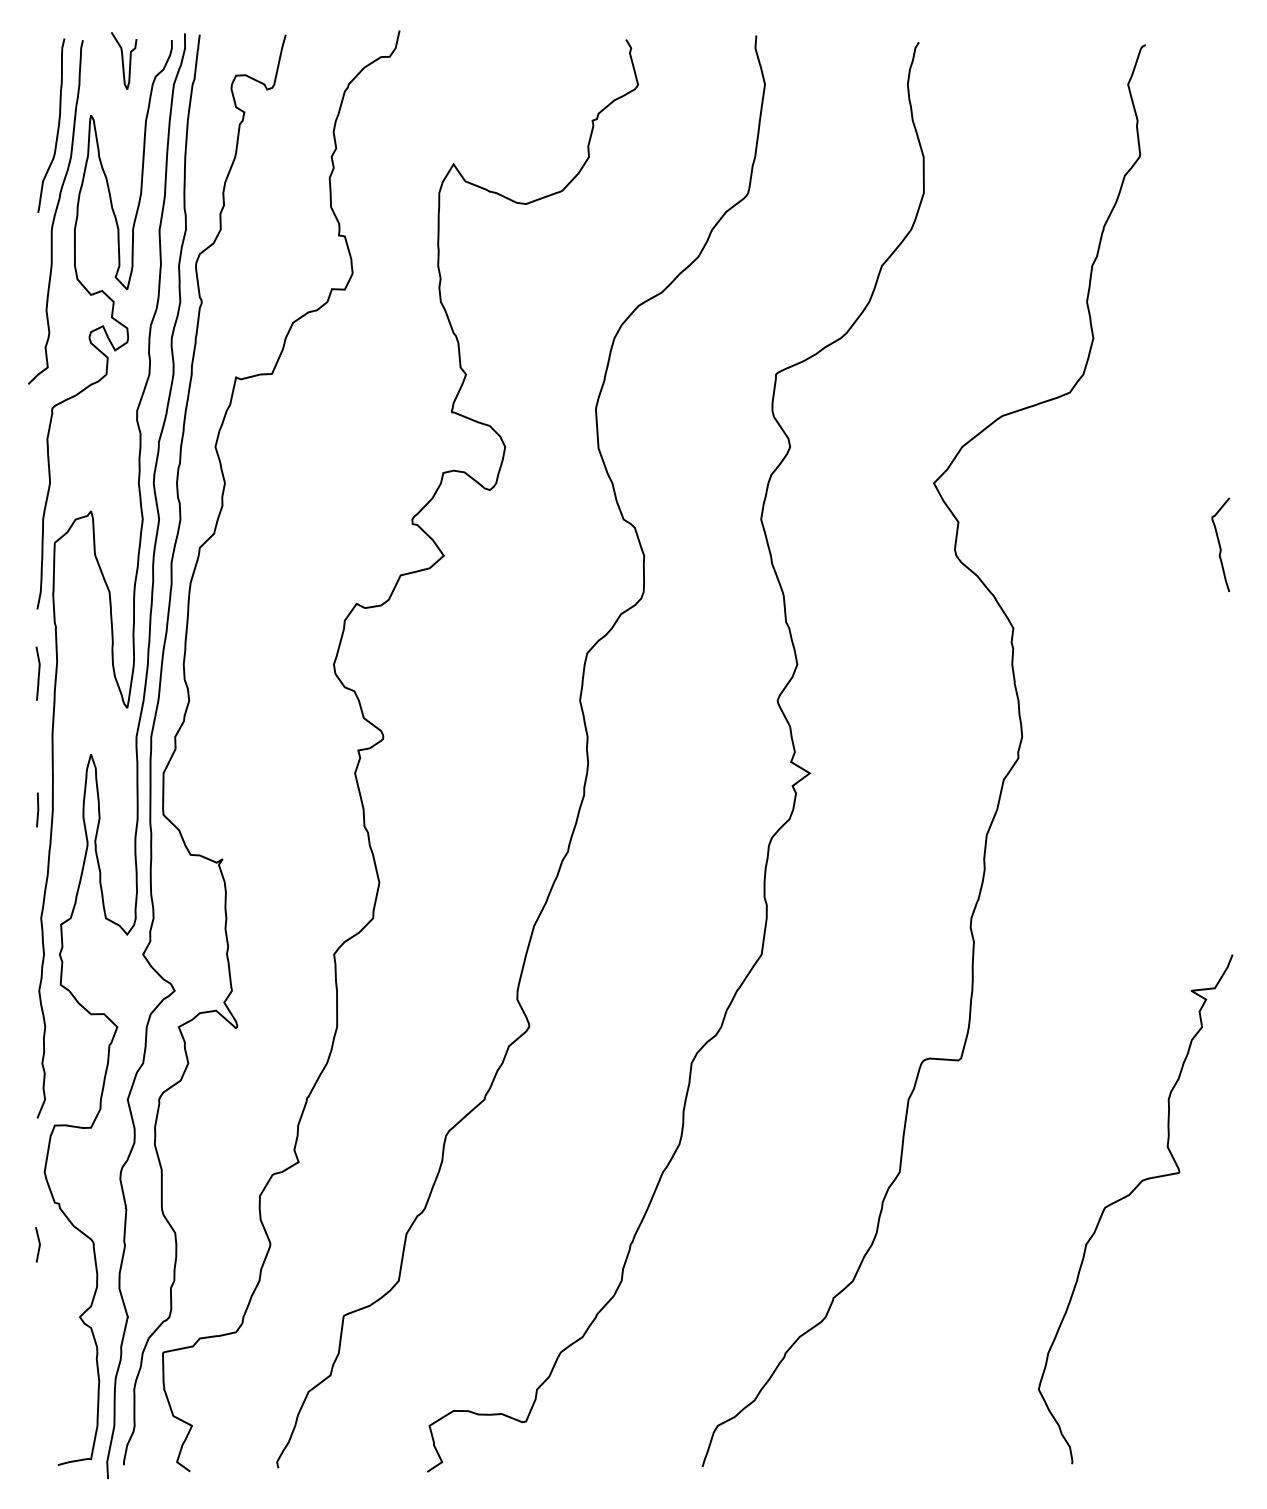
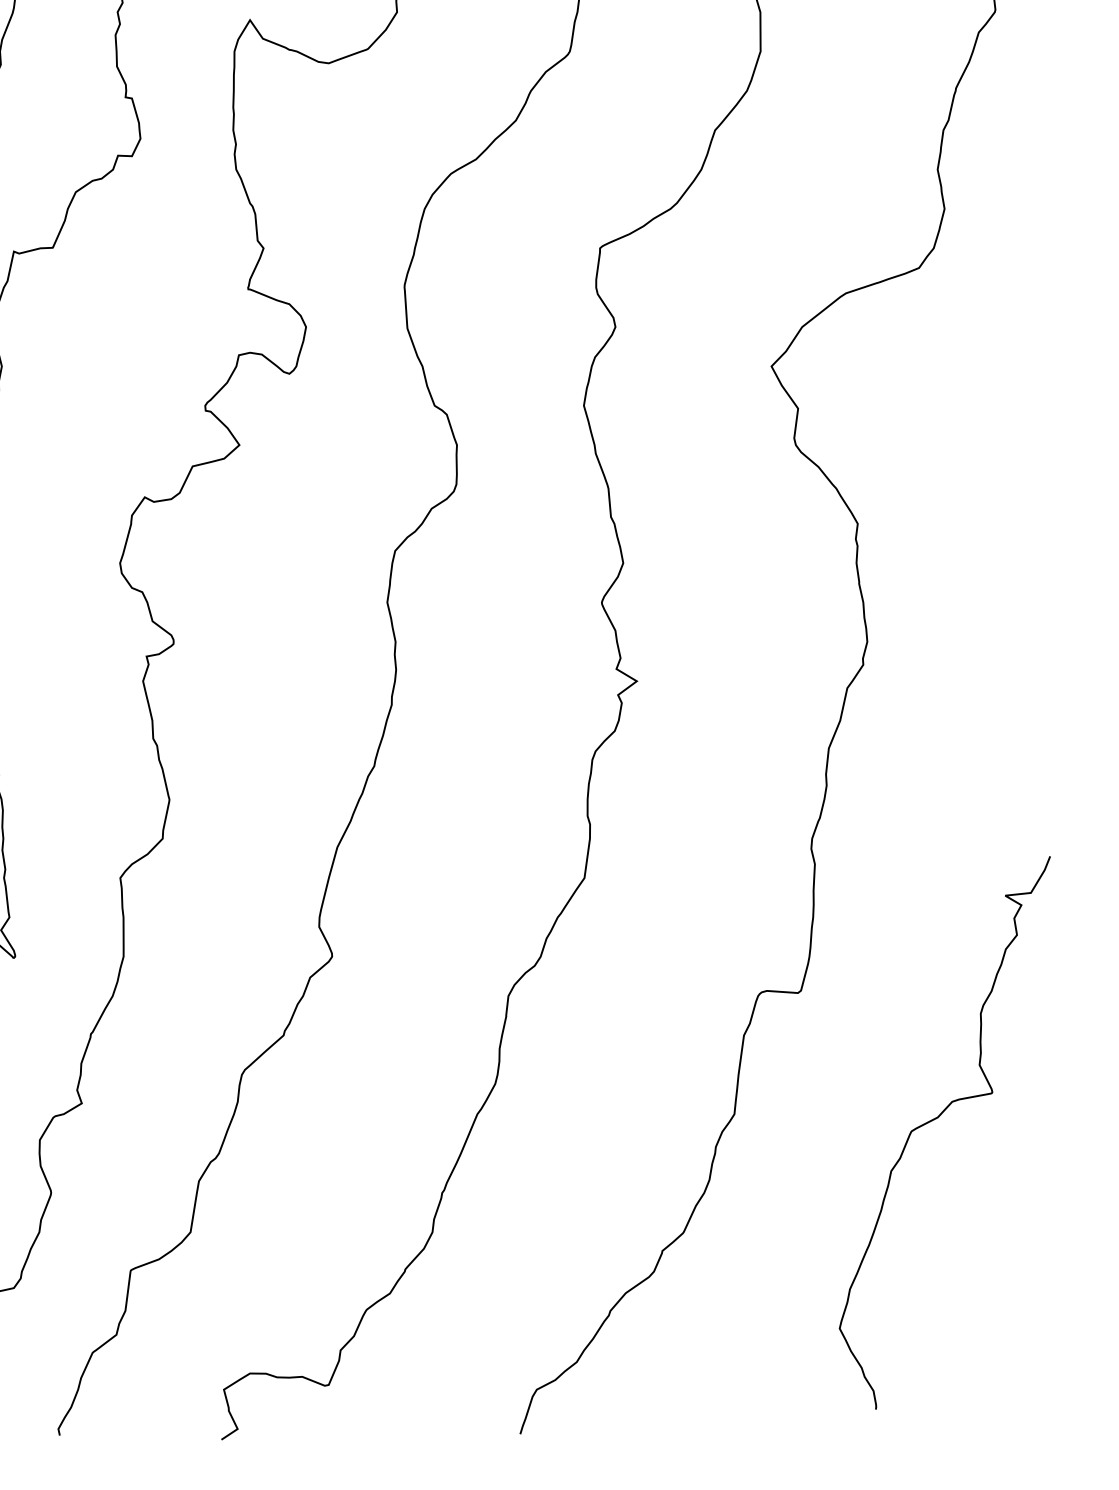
curve: (1220, 544) -> (1082, 432), removed
curve: (1128, 1196) -> (937, 1118), moved

